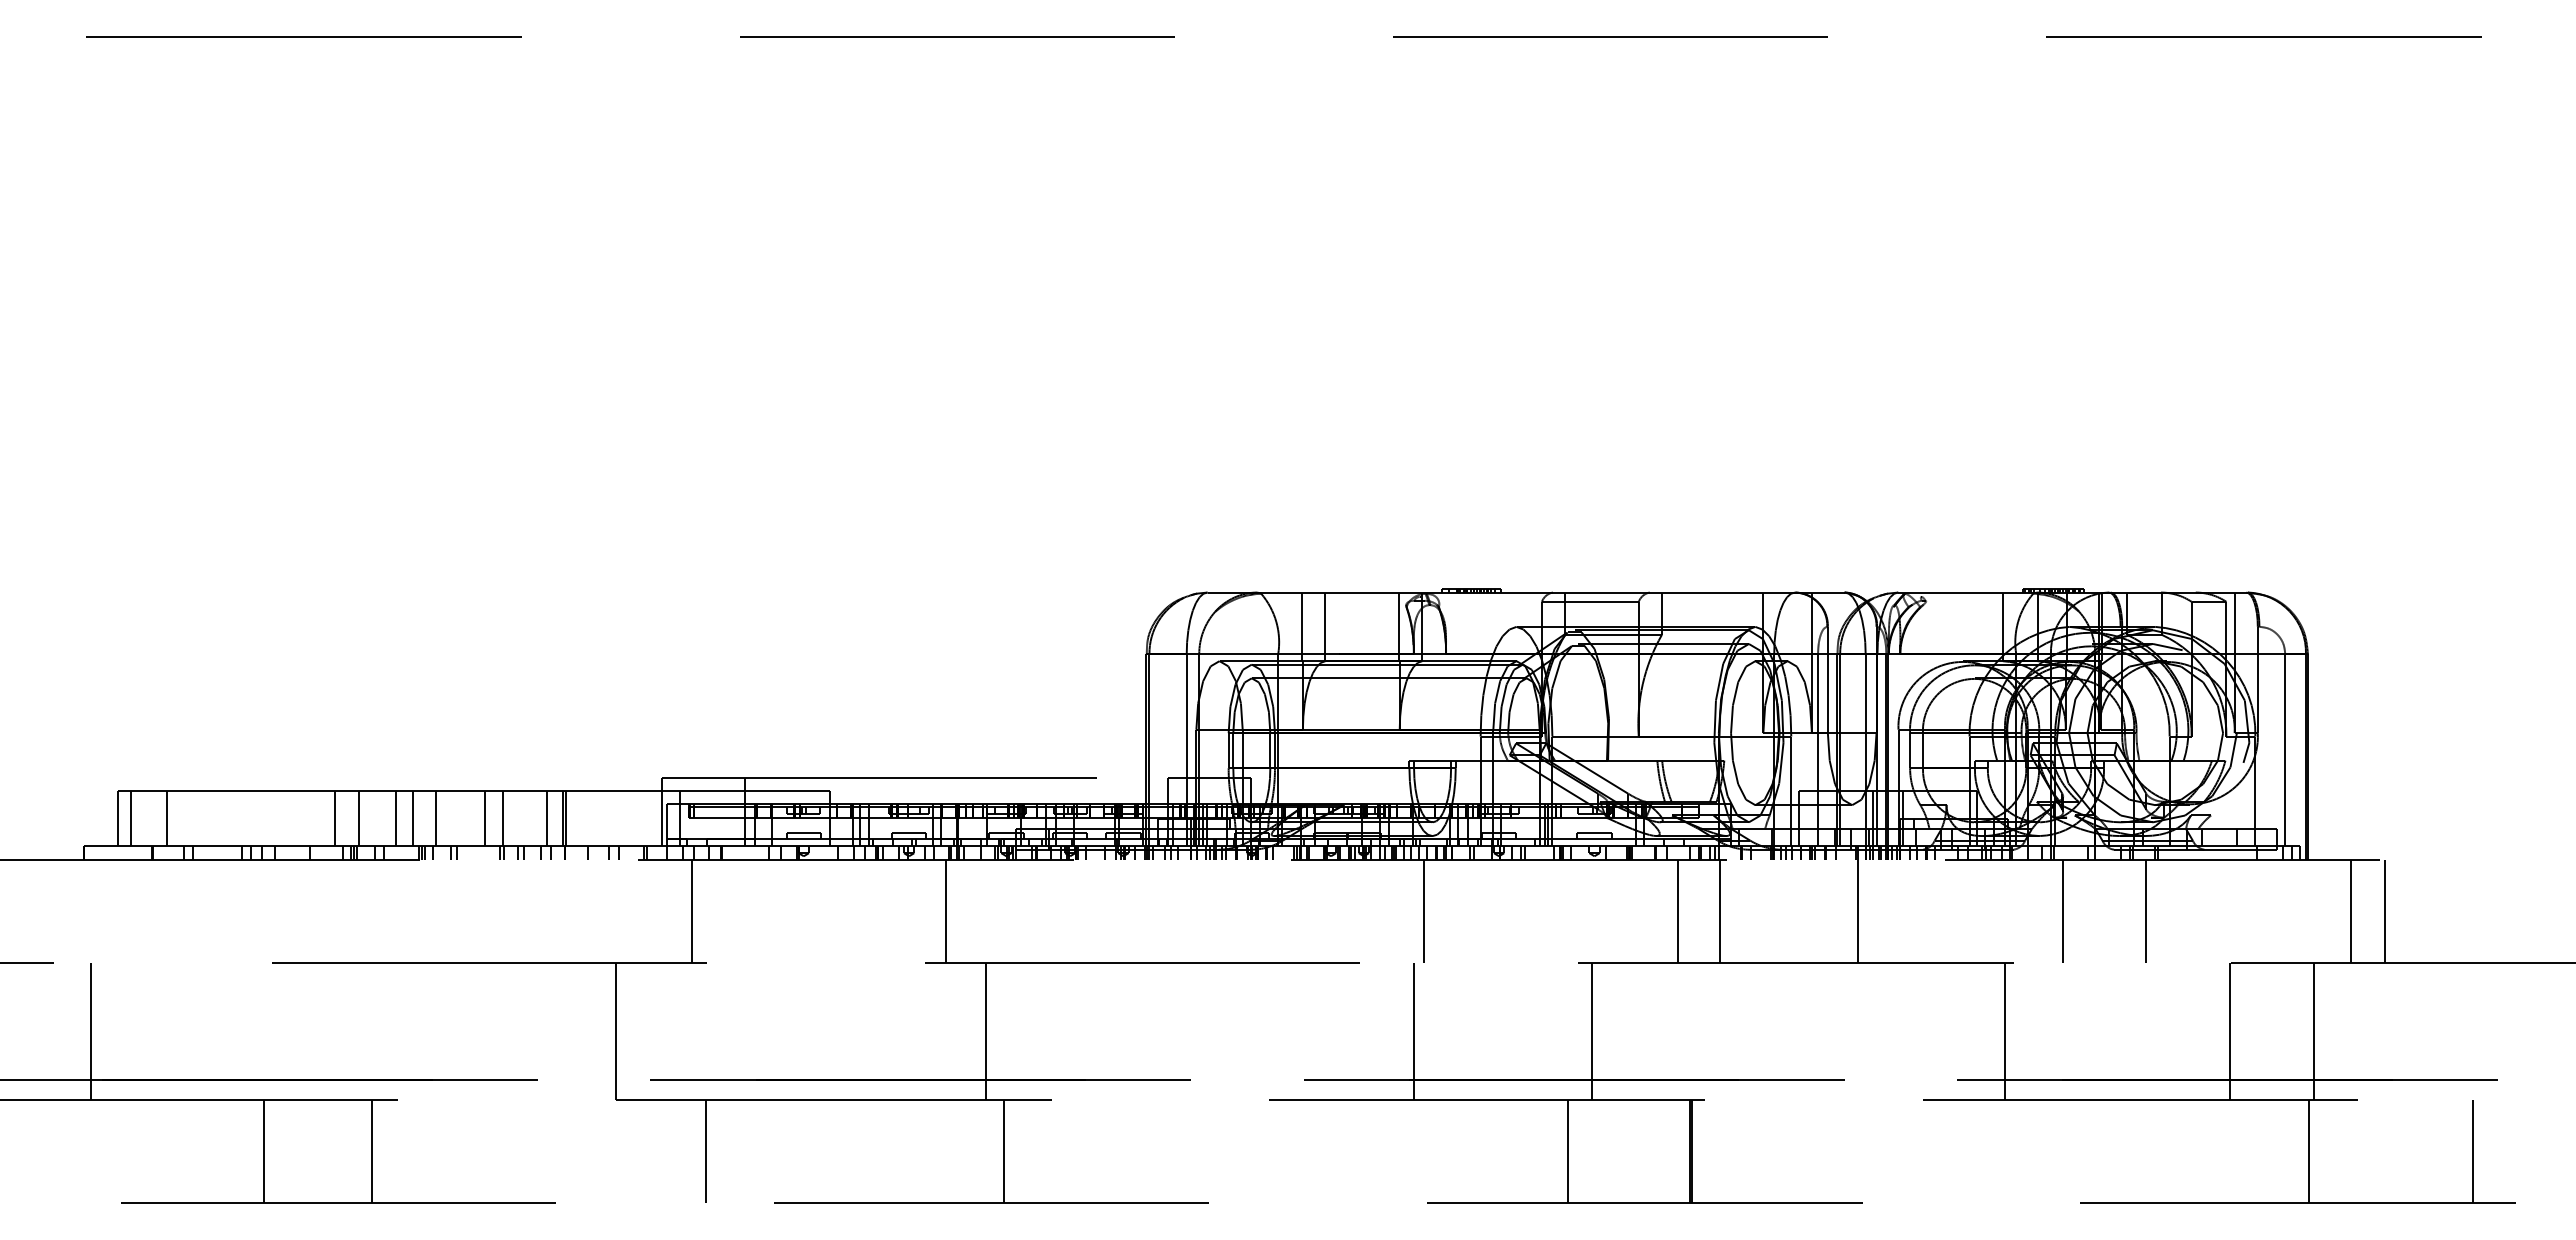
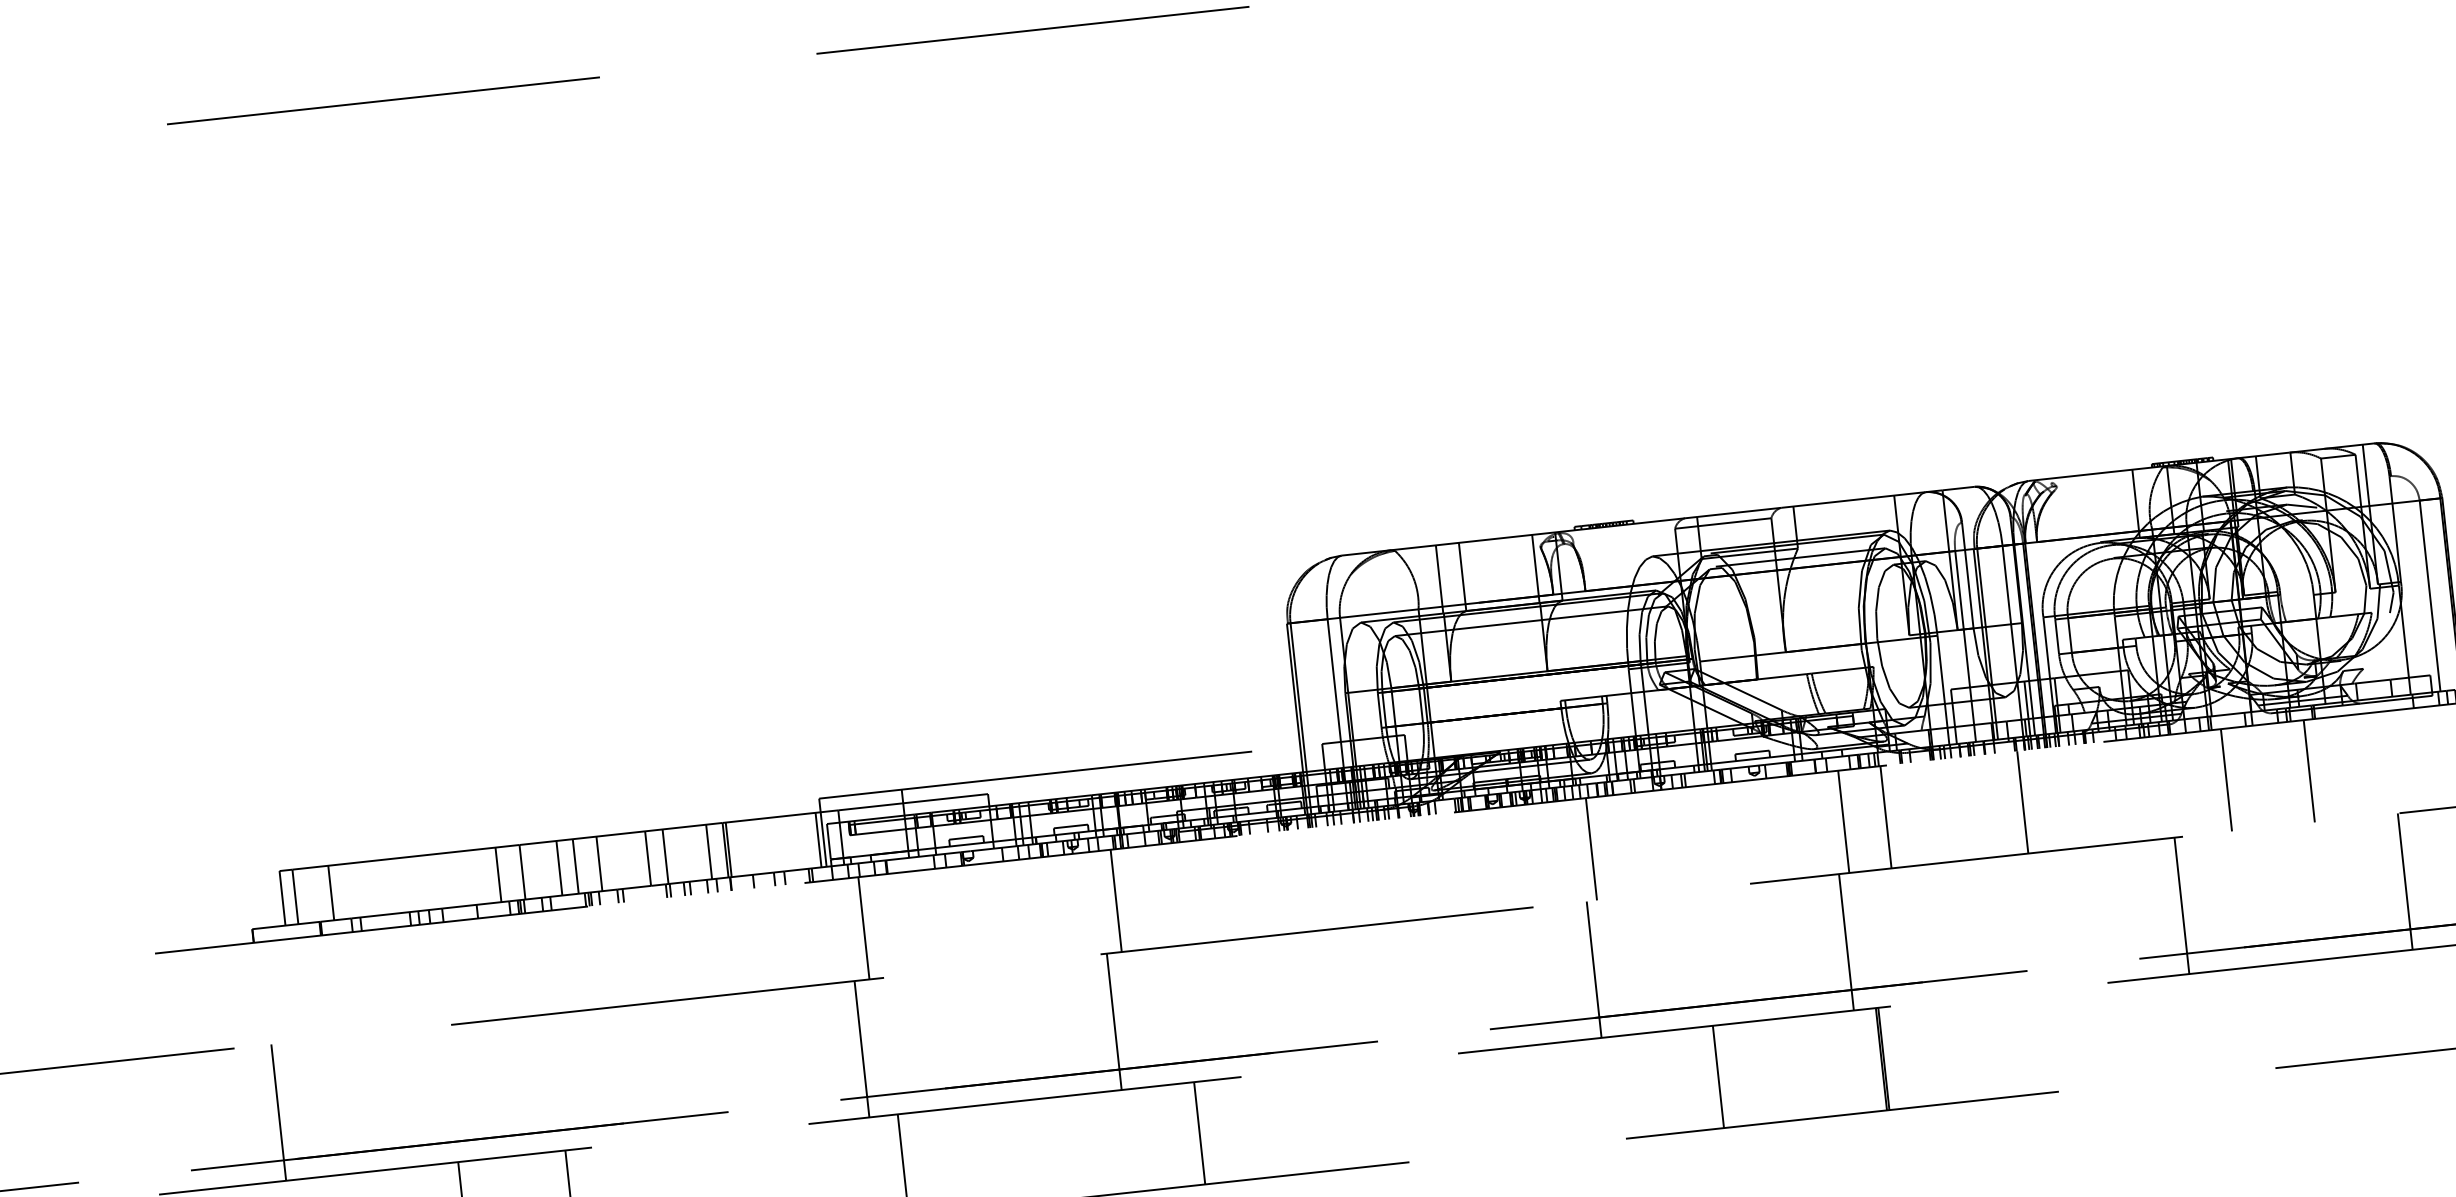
line: (656, 818) -> (818, 839), added
line: (616, 1031) -> (862, 1049), moved
line: (986, 1031) -> (1114, 1021), moved
line: (1591, 1031) -> (1846, 942), moved
line: (1567, 1151) -> (1718, 1076), moved

